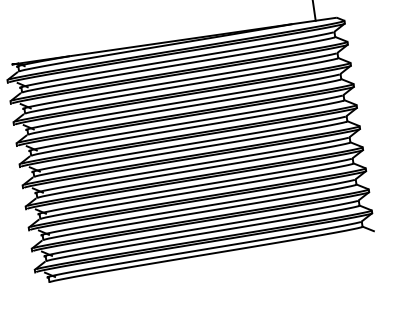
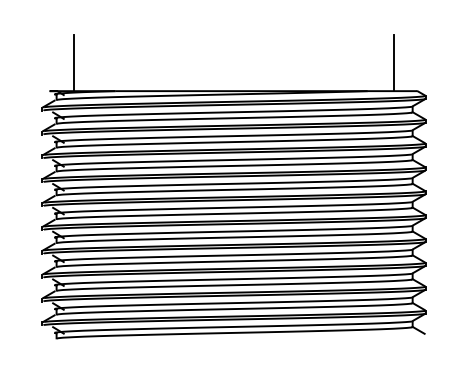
line: (30, 36) -> (74, 62), added

